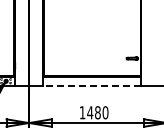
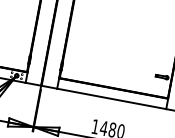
line: (92, 85) -> (112, 98), dashed -> solid

